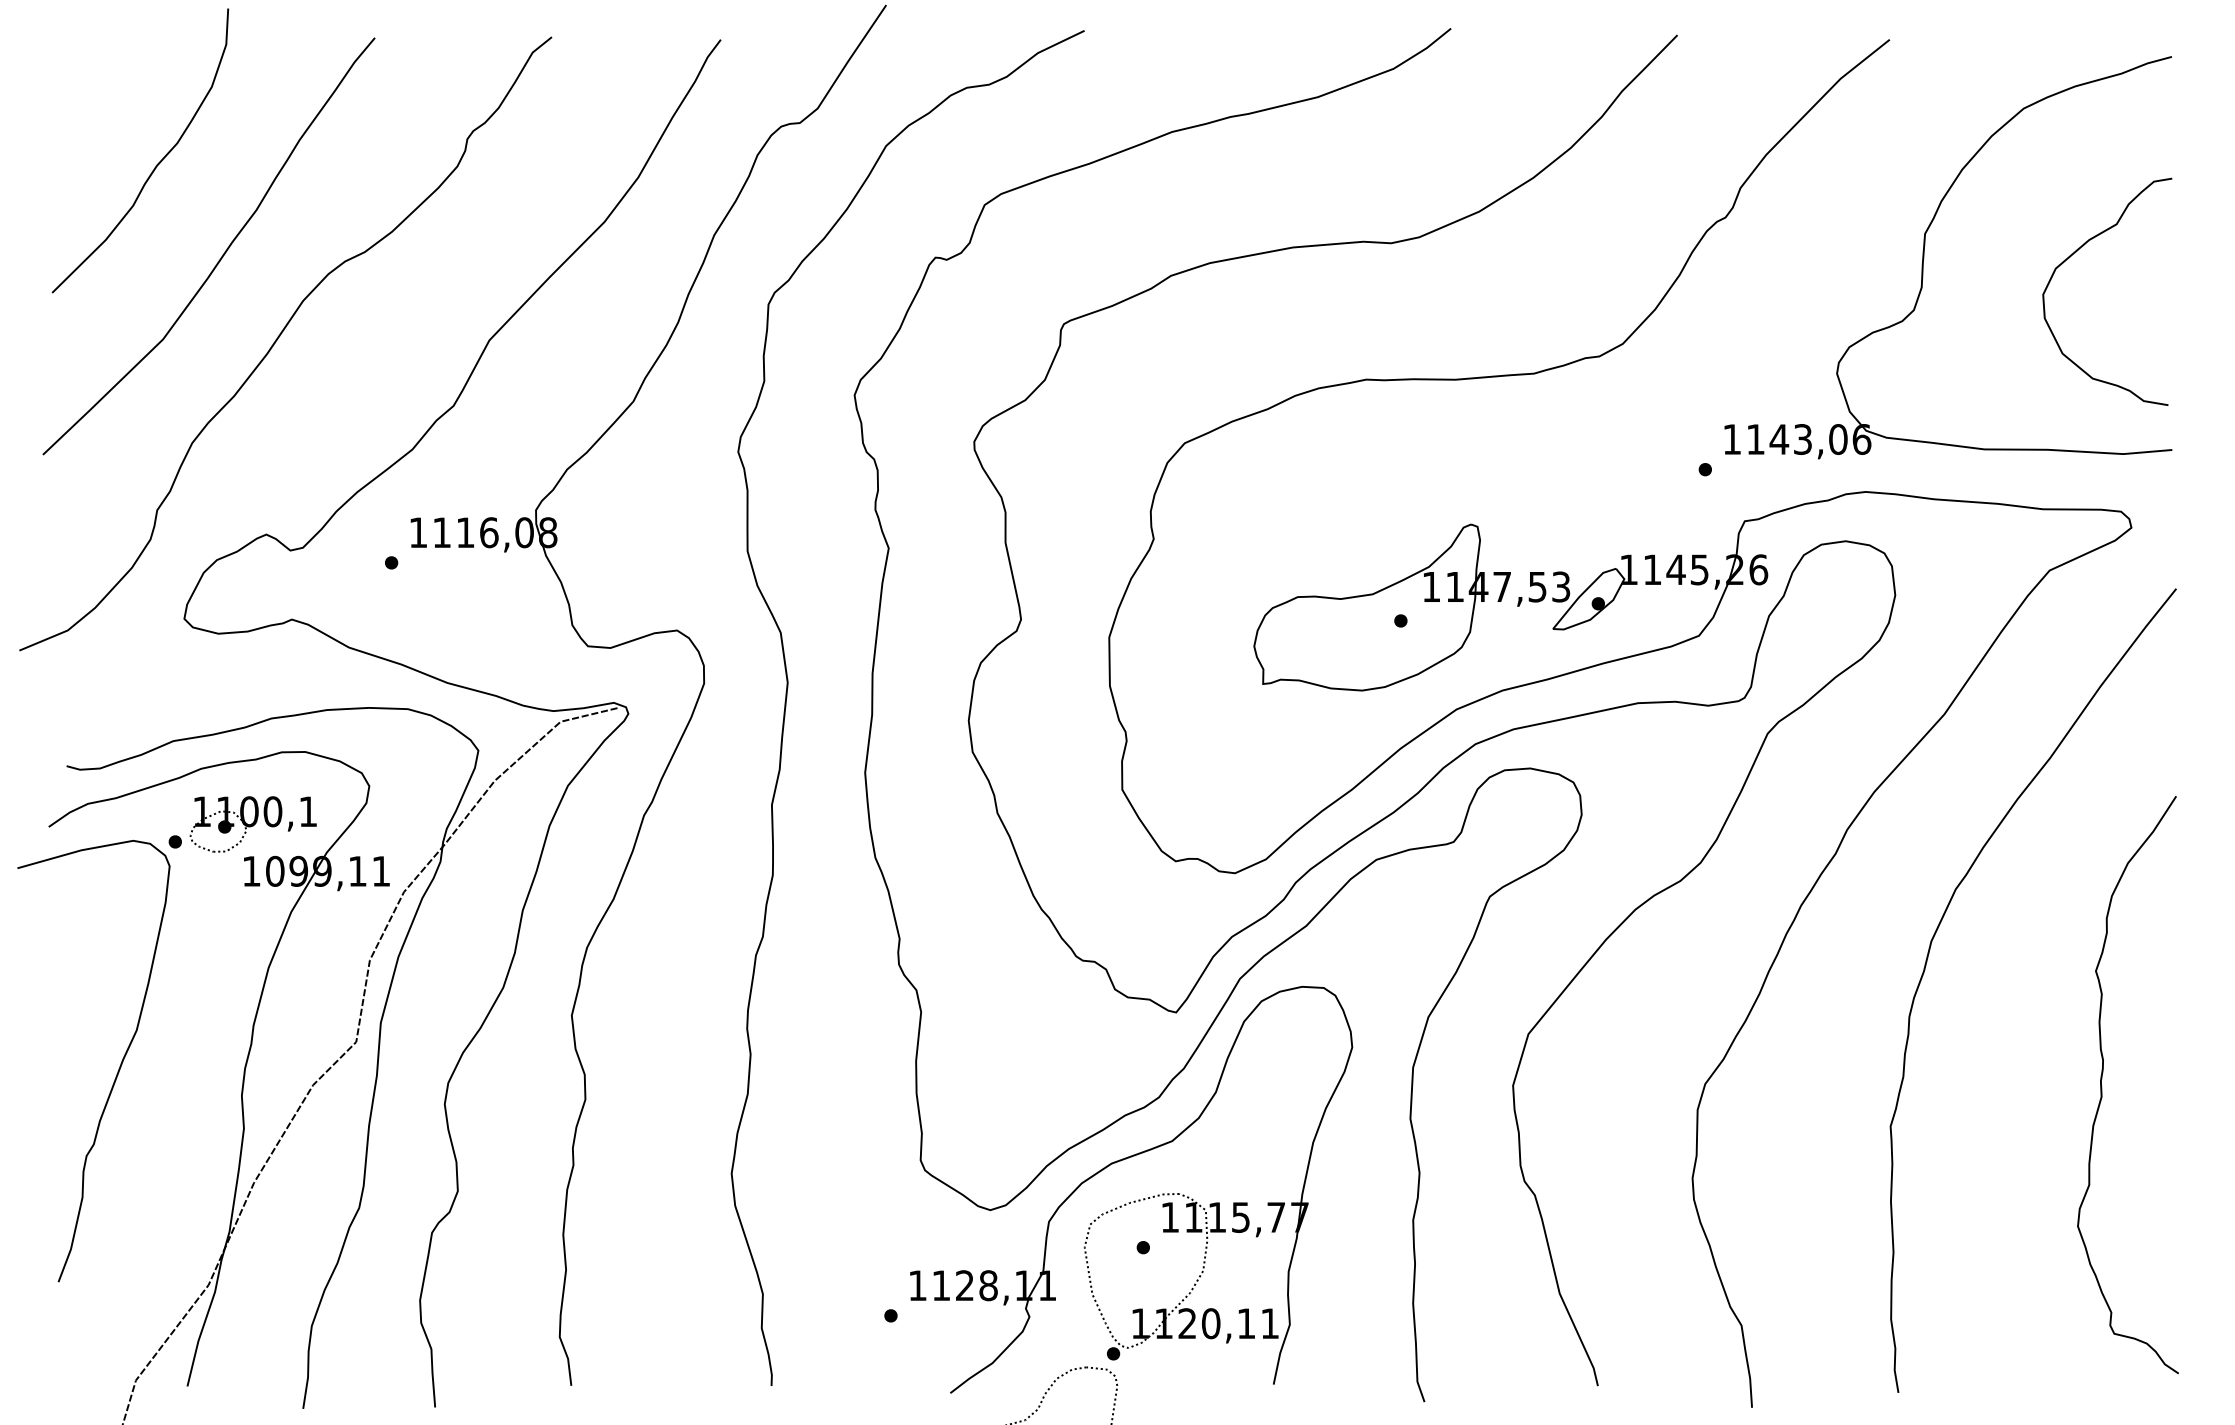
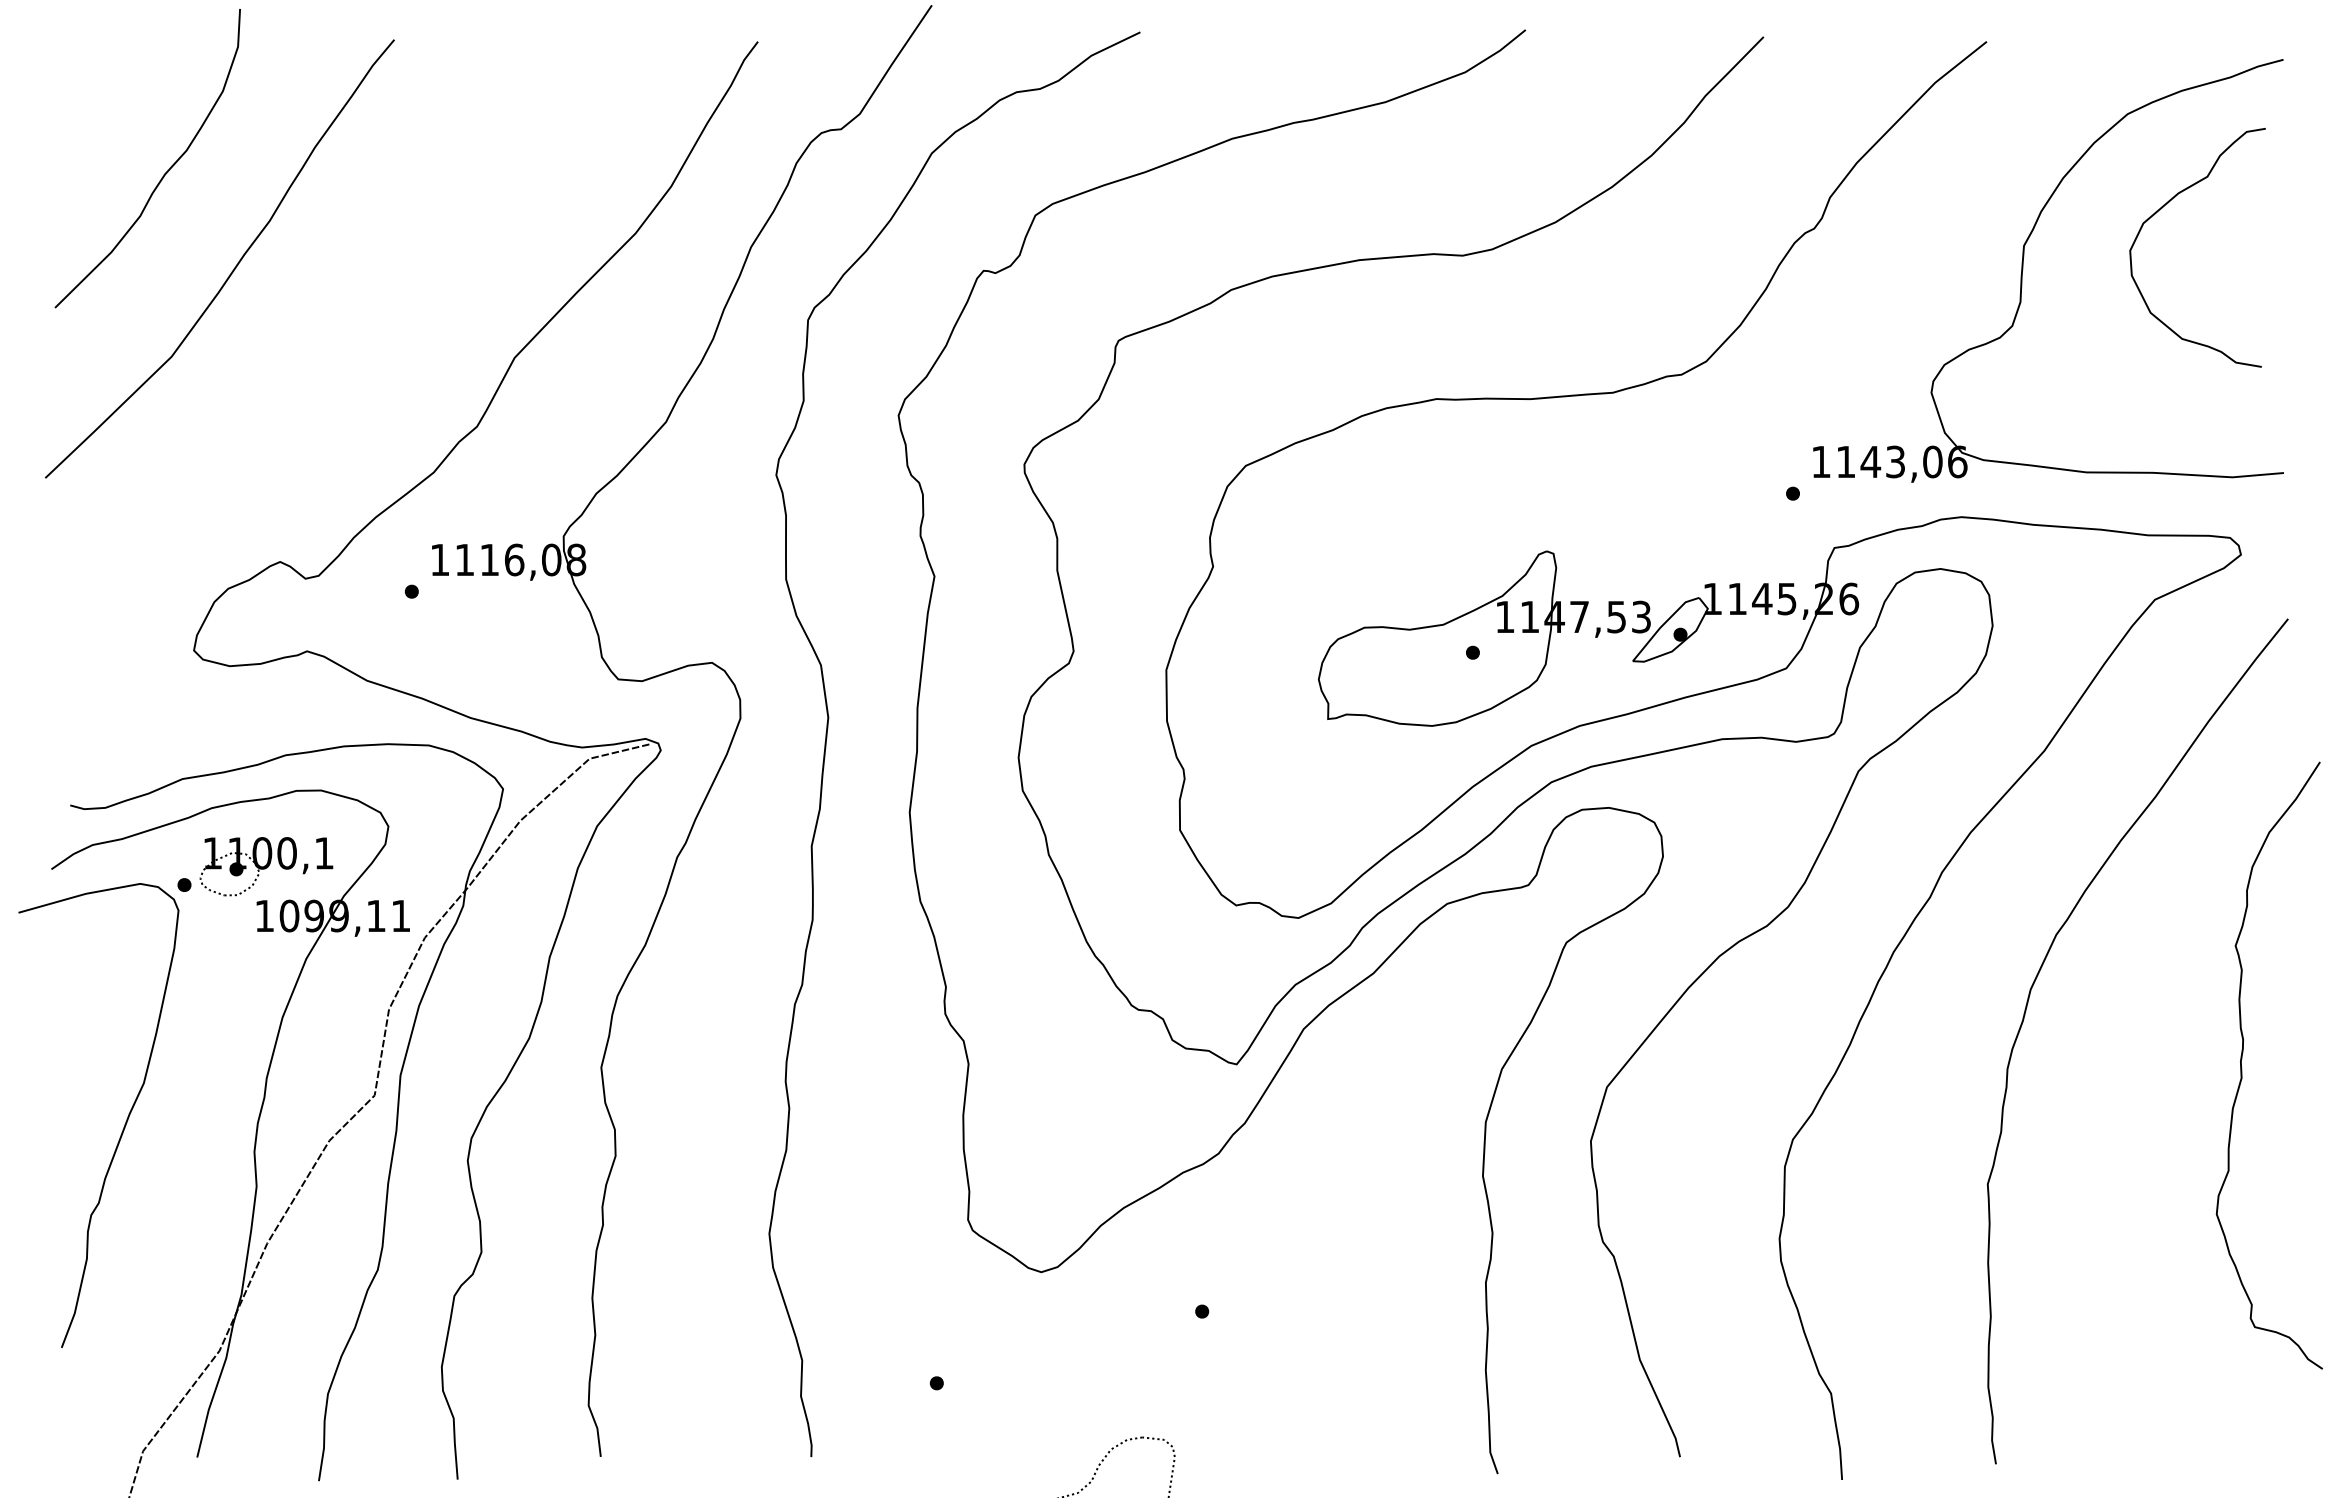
curve: (2072, 255) -> (2161, 209), moved
curve: (278, 340) -> (292, 357), removed
curve: (2102, 1087) -> (2242, 1068), moved
part: (1134, 1200) -> (1192, 1262), removed

